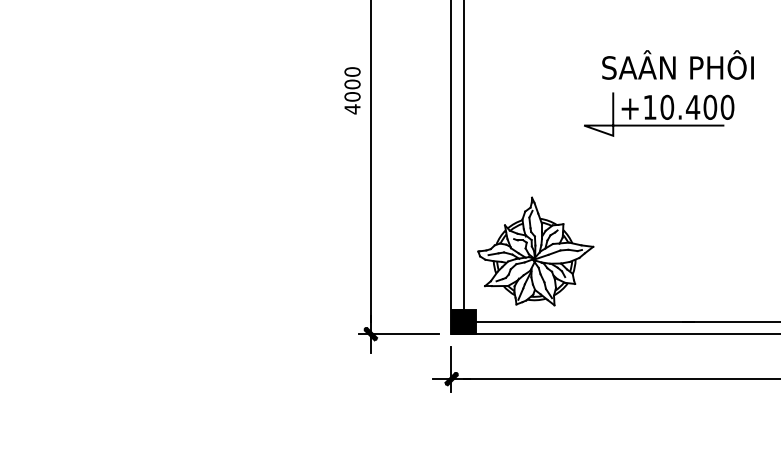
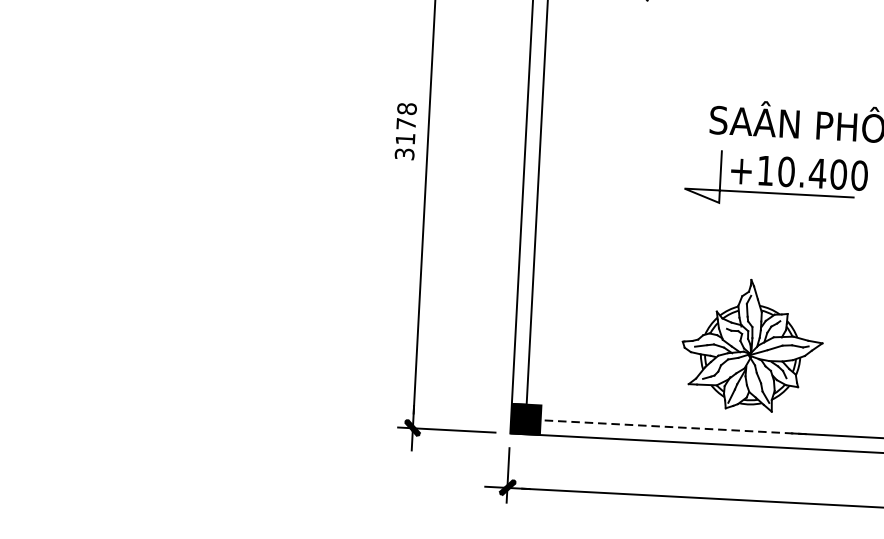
text: (352, 90) -> (405, 131), 4000 -> 3178
part: (535, 251) -> (752, 345), moved
line: (585, 322) -> (673, 427), solid -> dashed

